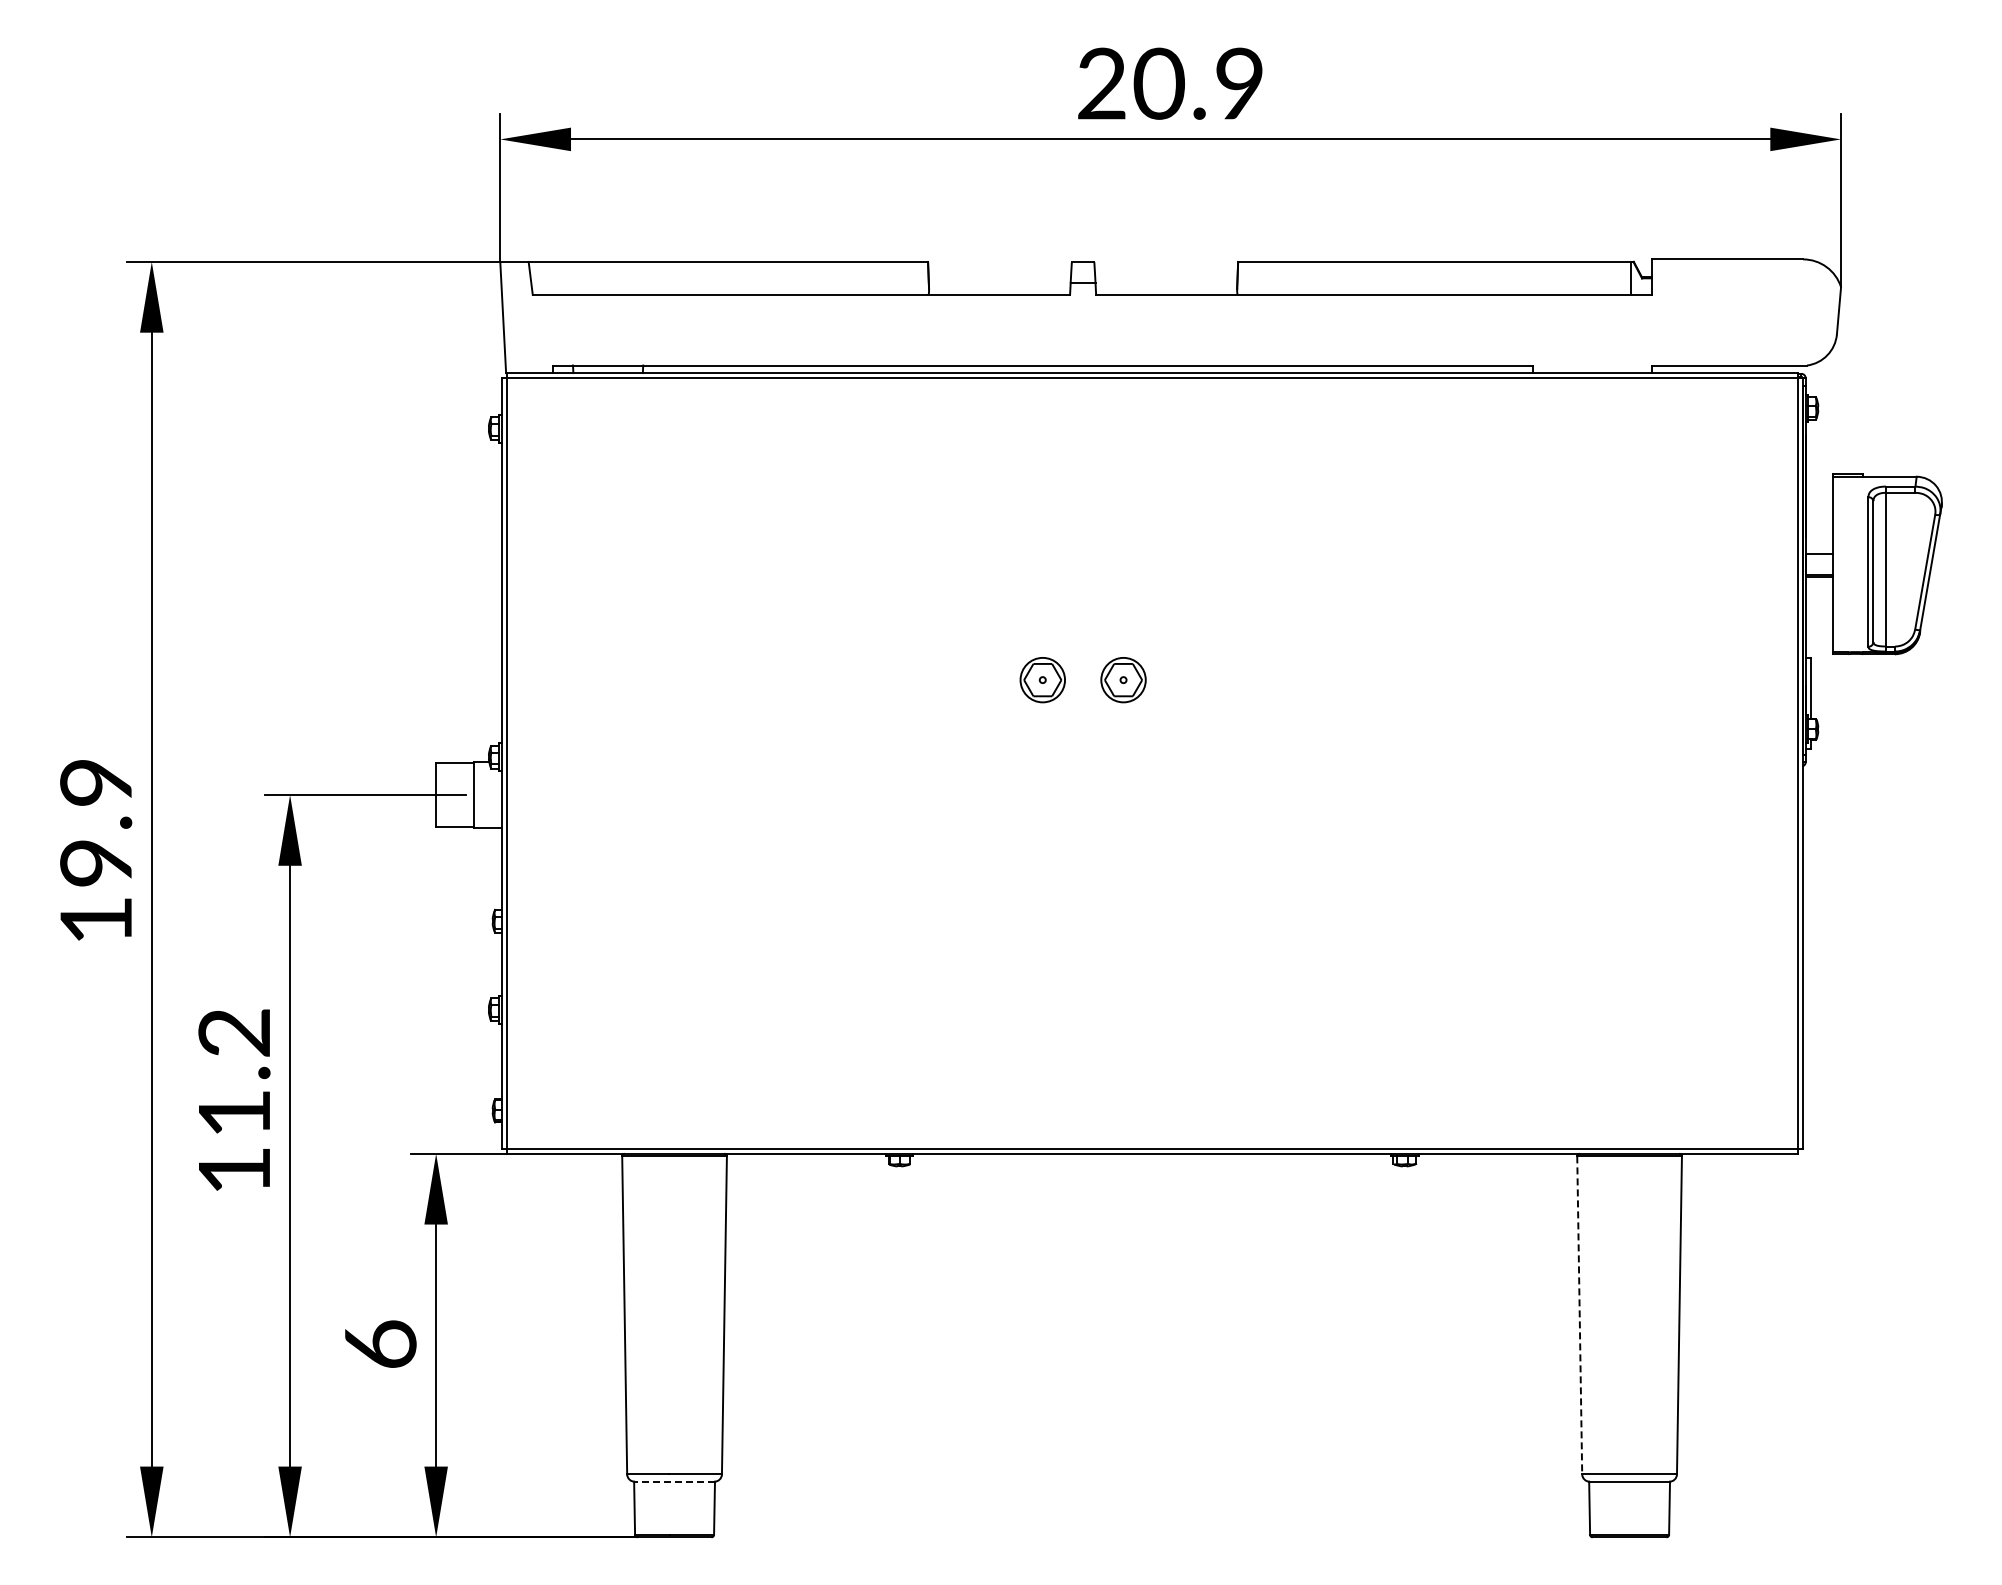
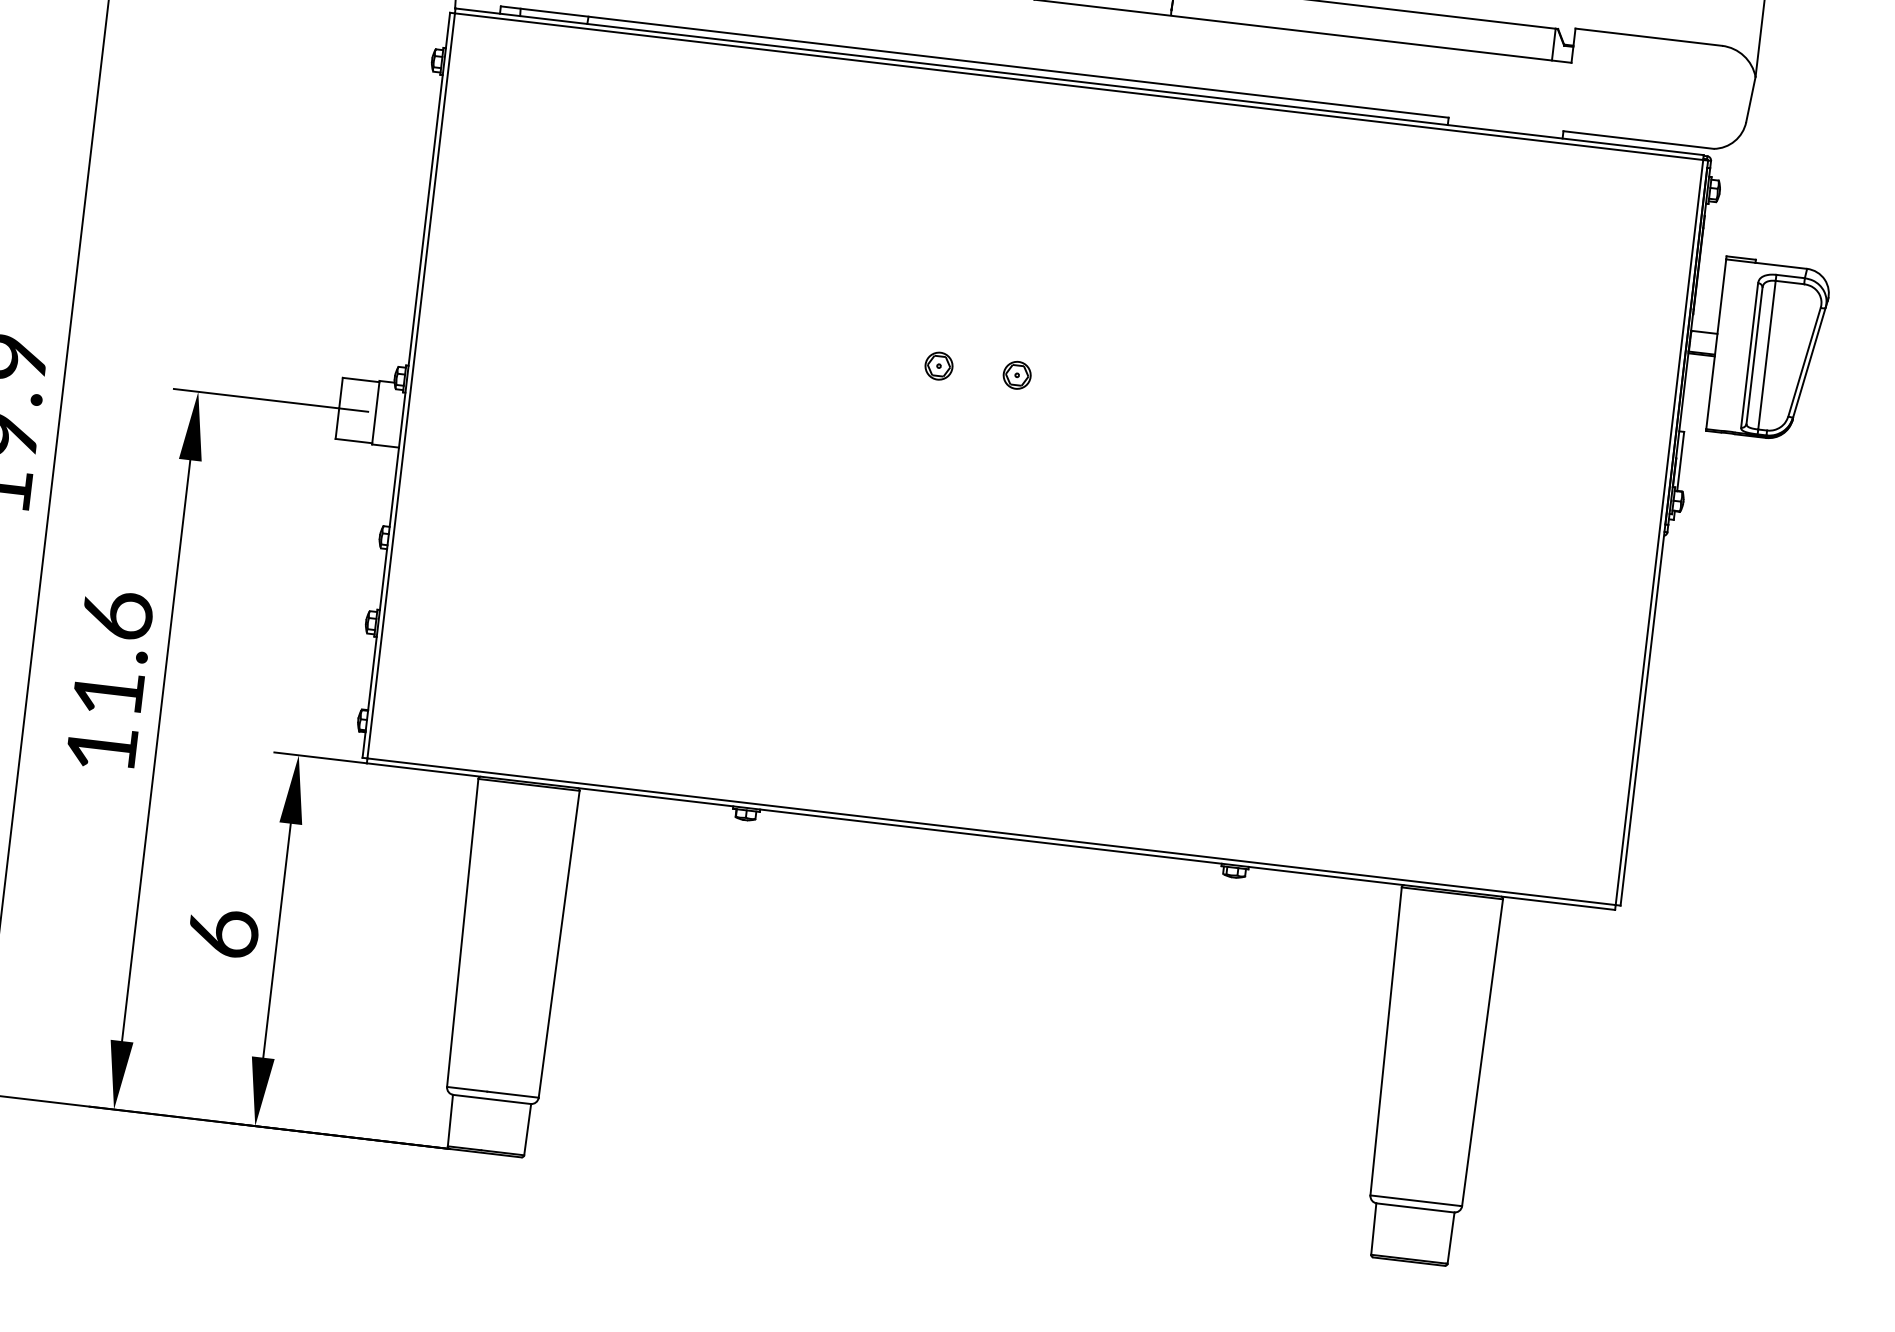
part: (1042, 679) -> (938, 365), size x0.62
part: (1123, 679) -> (1017, 374), size x0.62
text: (234, 1032) -> (117, 615), 11.2 -> 11.6
line: (1579, 1315) -> (1385, 1041), dashed -> solid
line: (674, 1481) -> (492, 1099), dashed -> solid

